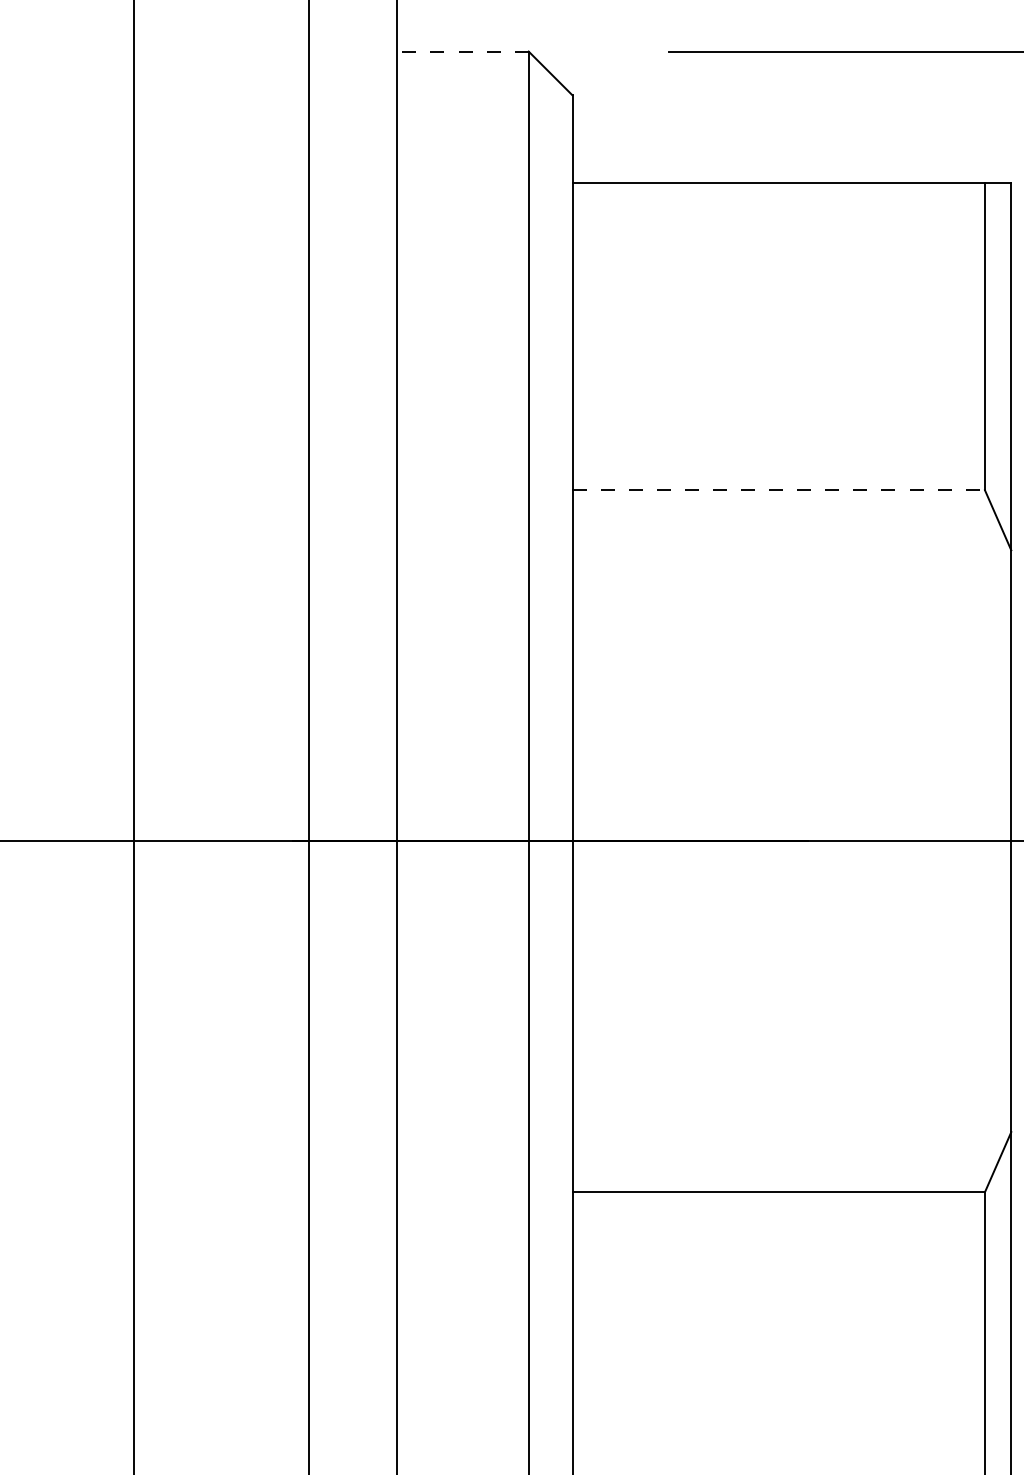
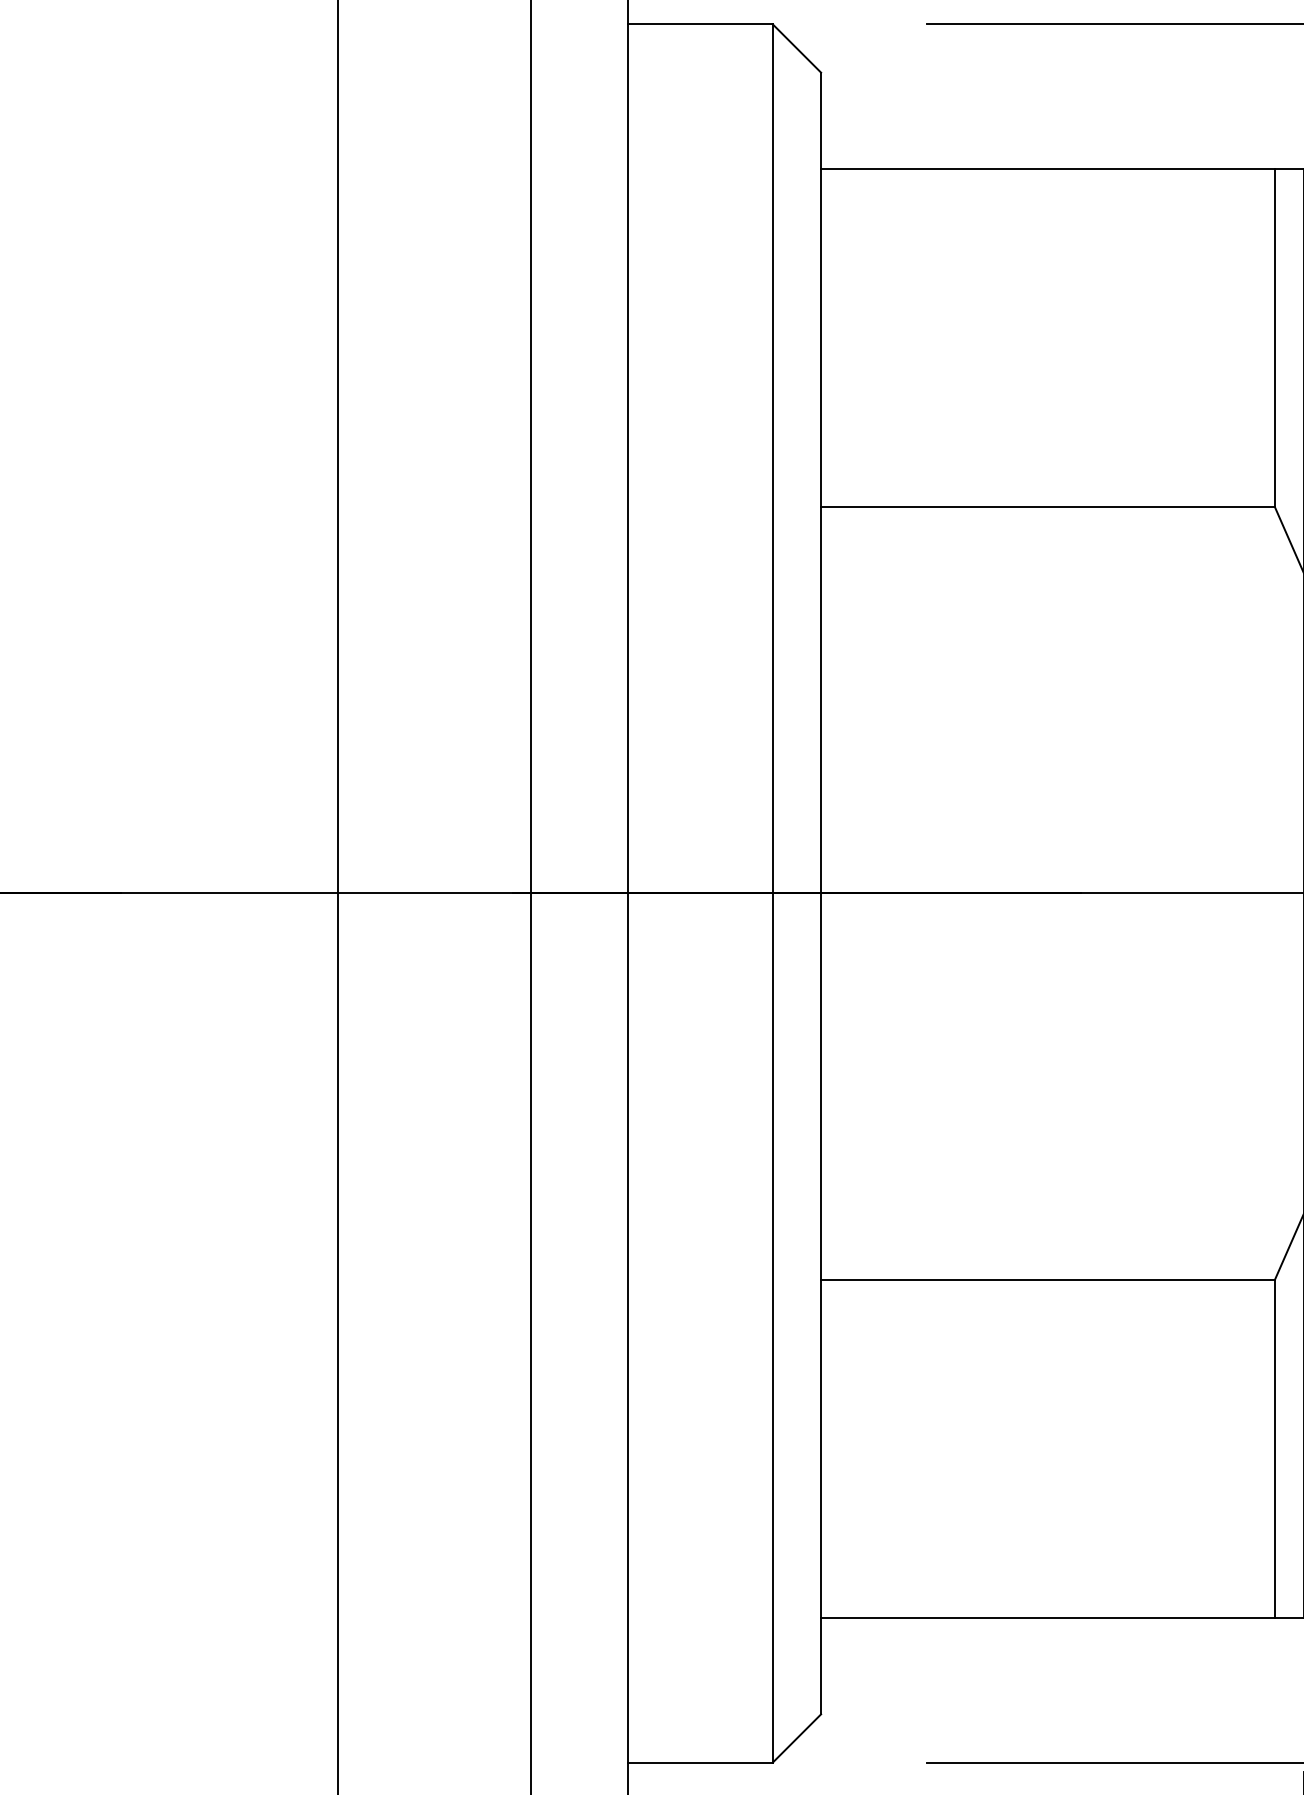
line: (462, 51) -> (699, 24), dashed -> solid
line: (779, 490) -> (1048, 507), dashed -> solid

